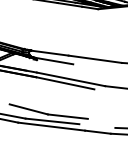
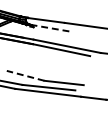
line: (53, 60) -> (49, 27), solid -> dashed
line: (28, 109) -> (25, 75), solid -> dashed

